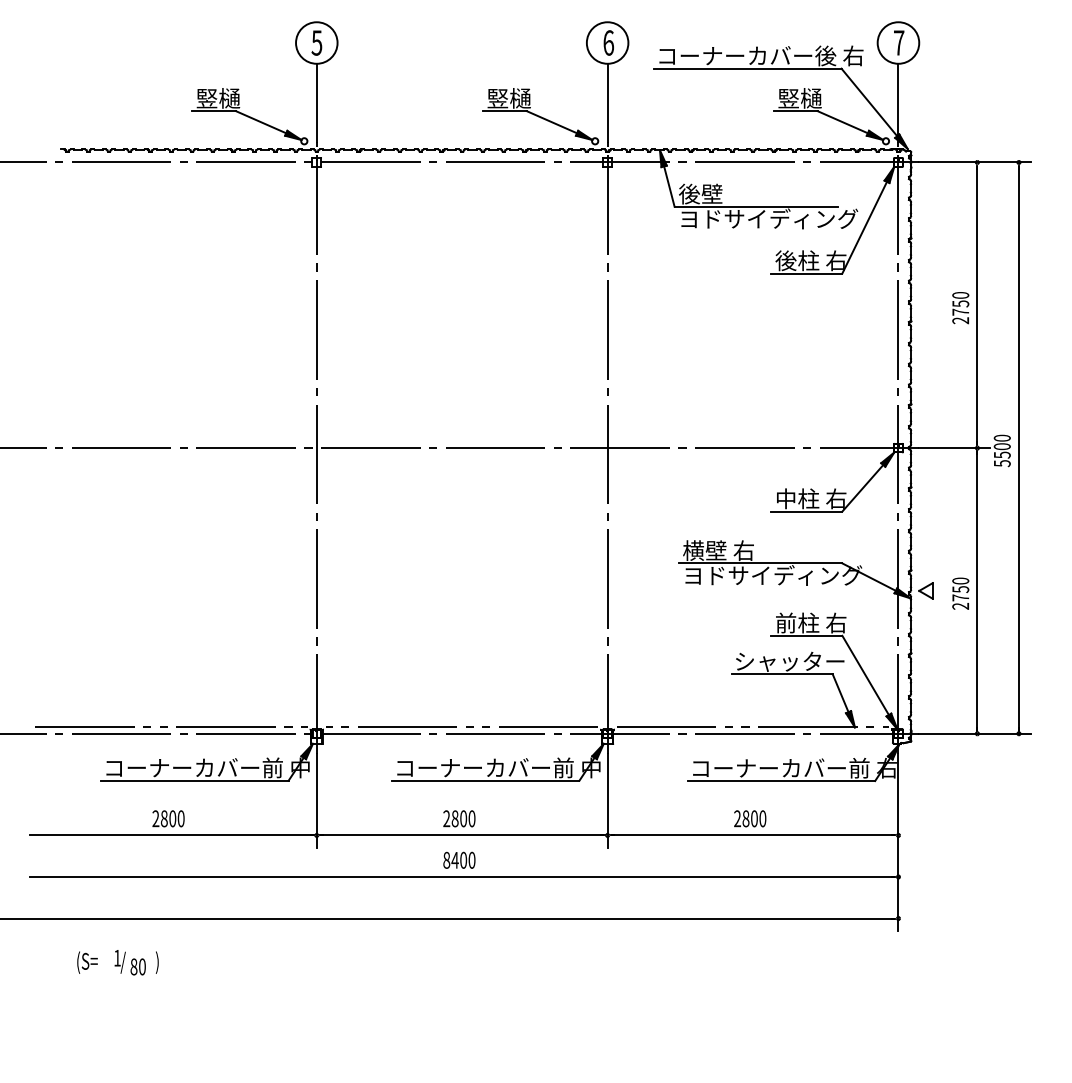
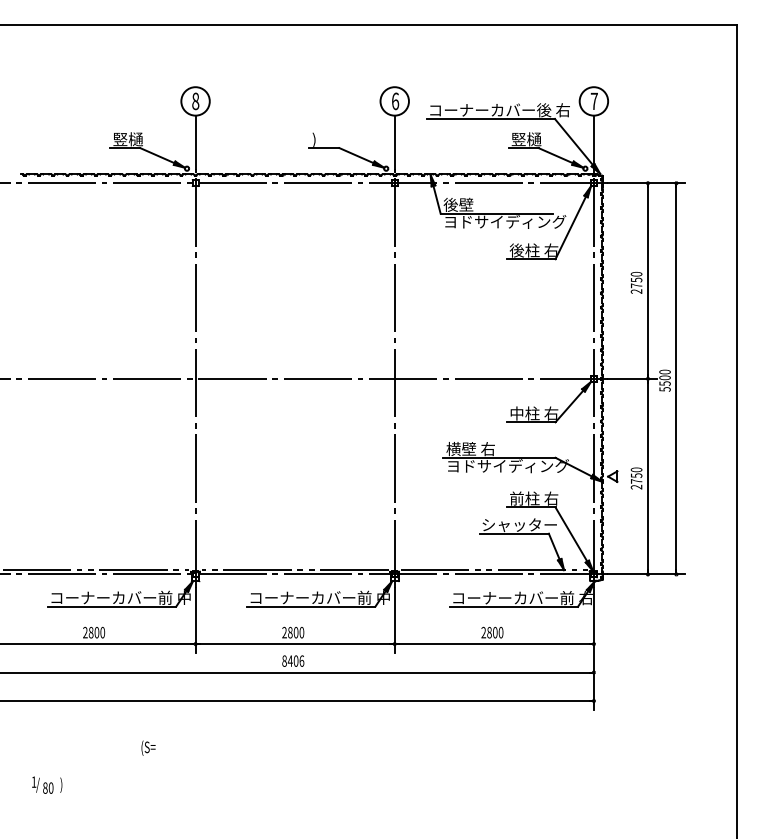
text: (316, 41) -> (195, 100), 5 -> 8
text: (509, 98) -> (327, 139), 竪樋 -> )
text: (471, 859) -> (301, 660), 8400 -> 8406
text: (87, 961) -> (148, 747), moved
text: (137, 961) -> (47, 784), moved

